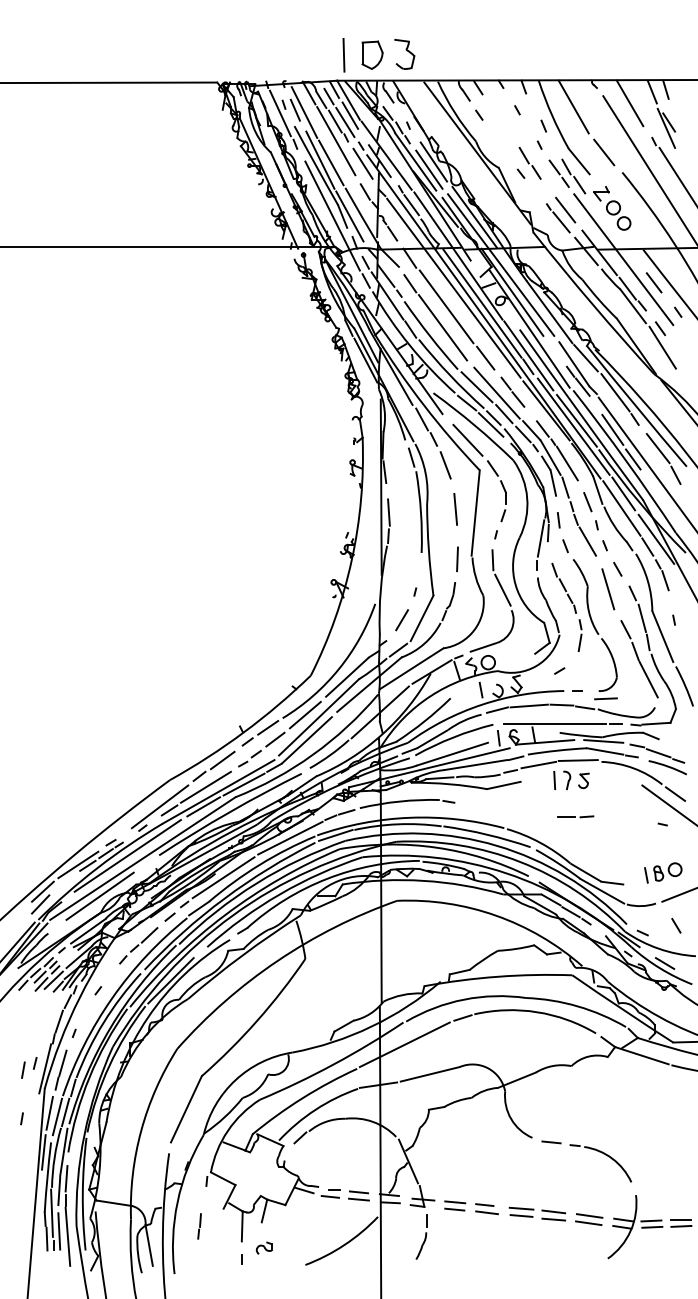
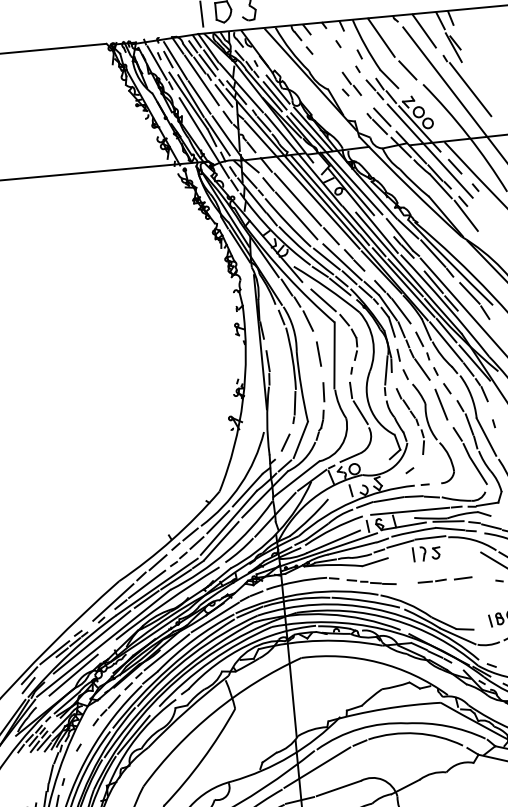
line: (612, 229) -> (419, 128), added
line: (418, 569) -> (294, 402), added
line: (605, 698) -> (462, 578), moved
part: (496, 810) -> (371, 581), added

